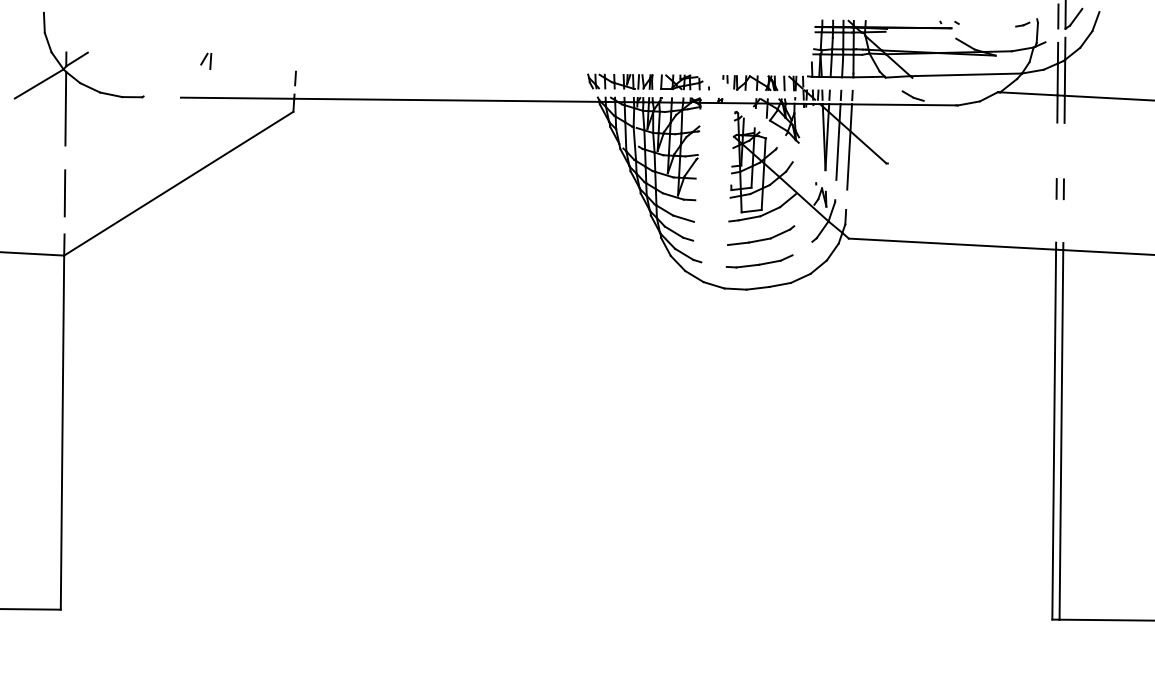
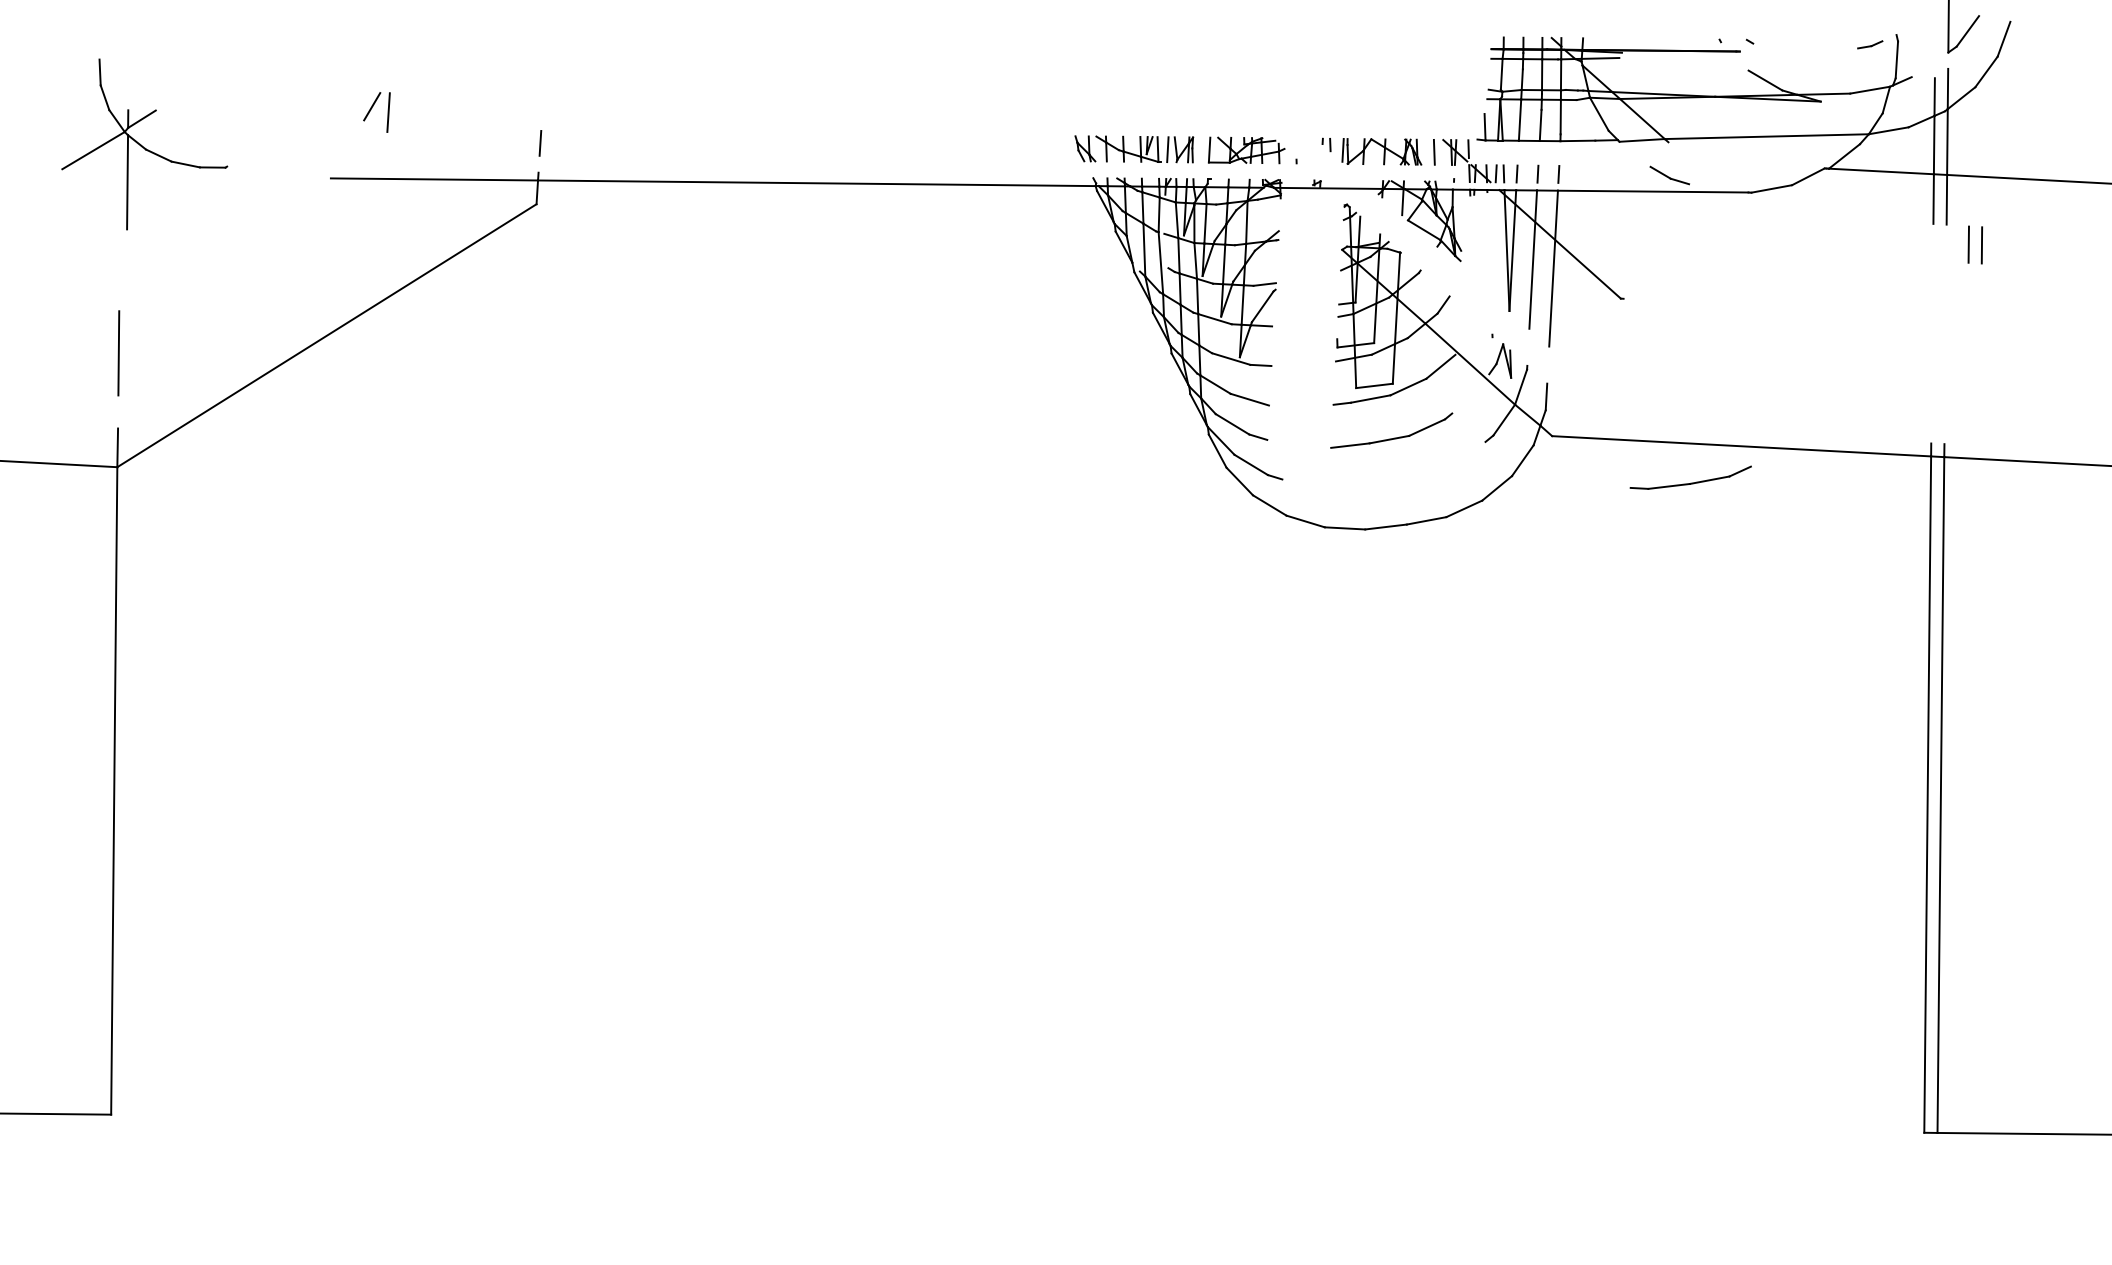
line: (1058, 16) -> (1935, 29), removed
part: (206, 60) -> (377, 110), size x1.4
part: (78, 78) -> (143, 143), size x0.7
part: (1059, 189) -> (1973, 245), moved
part: (759, 261) -> (1690, 477), moved

